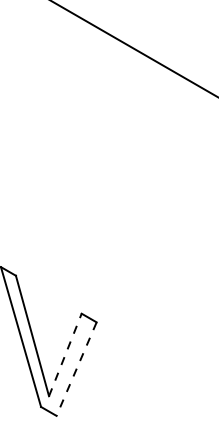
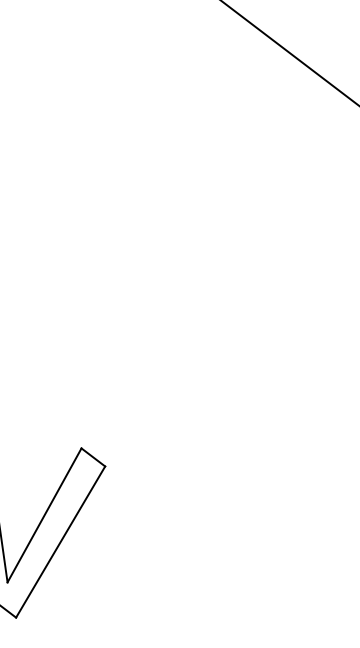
line: (65, 354) -> (44, 514), dashed -> solid
line: (76, 369) -> (60, 542), dashed -> solid

